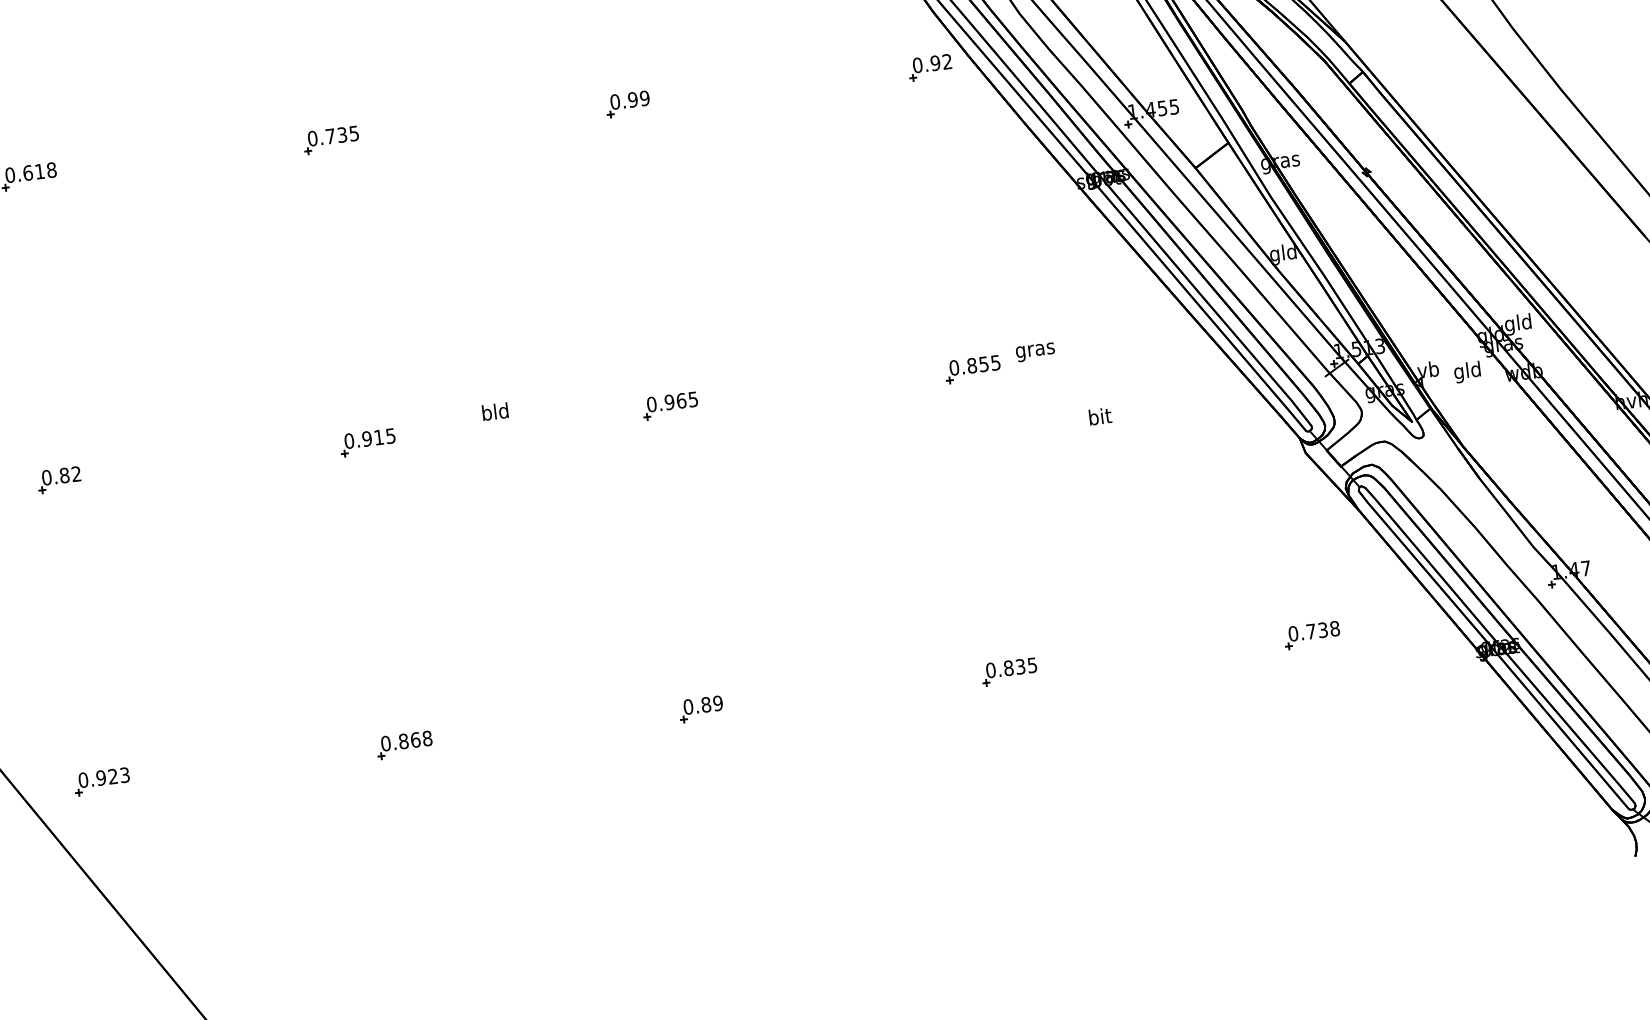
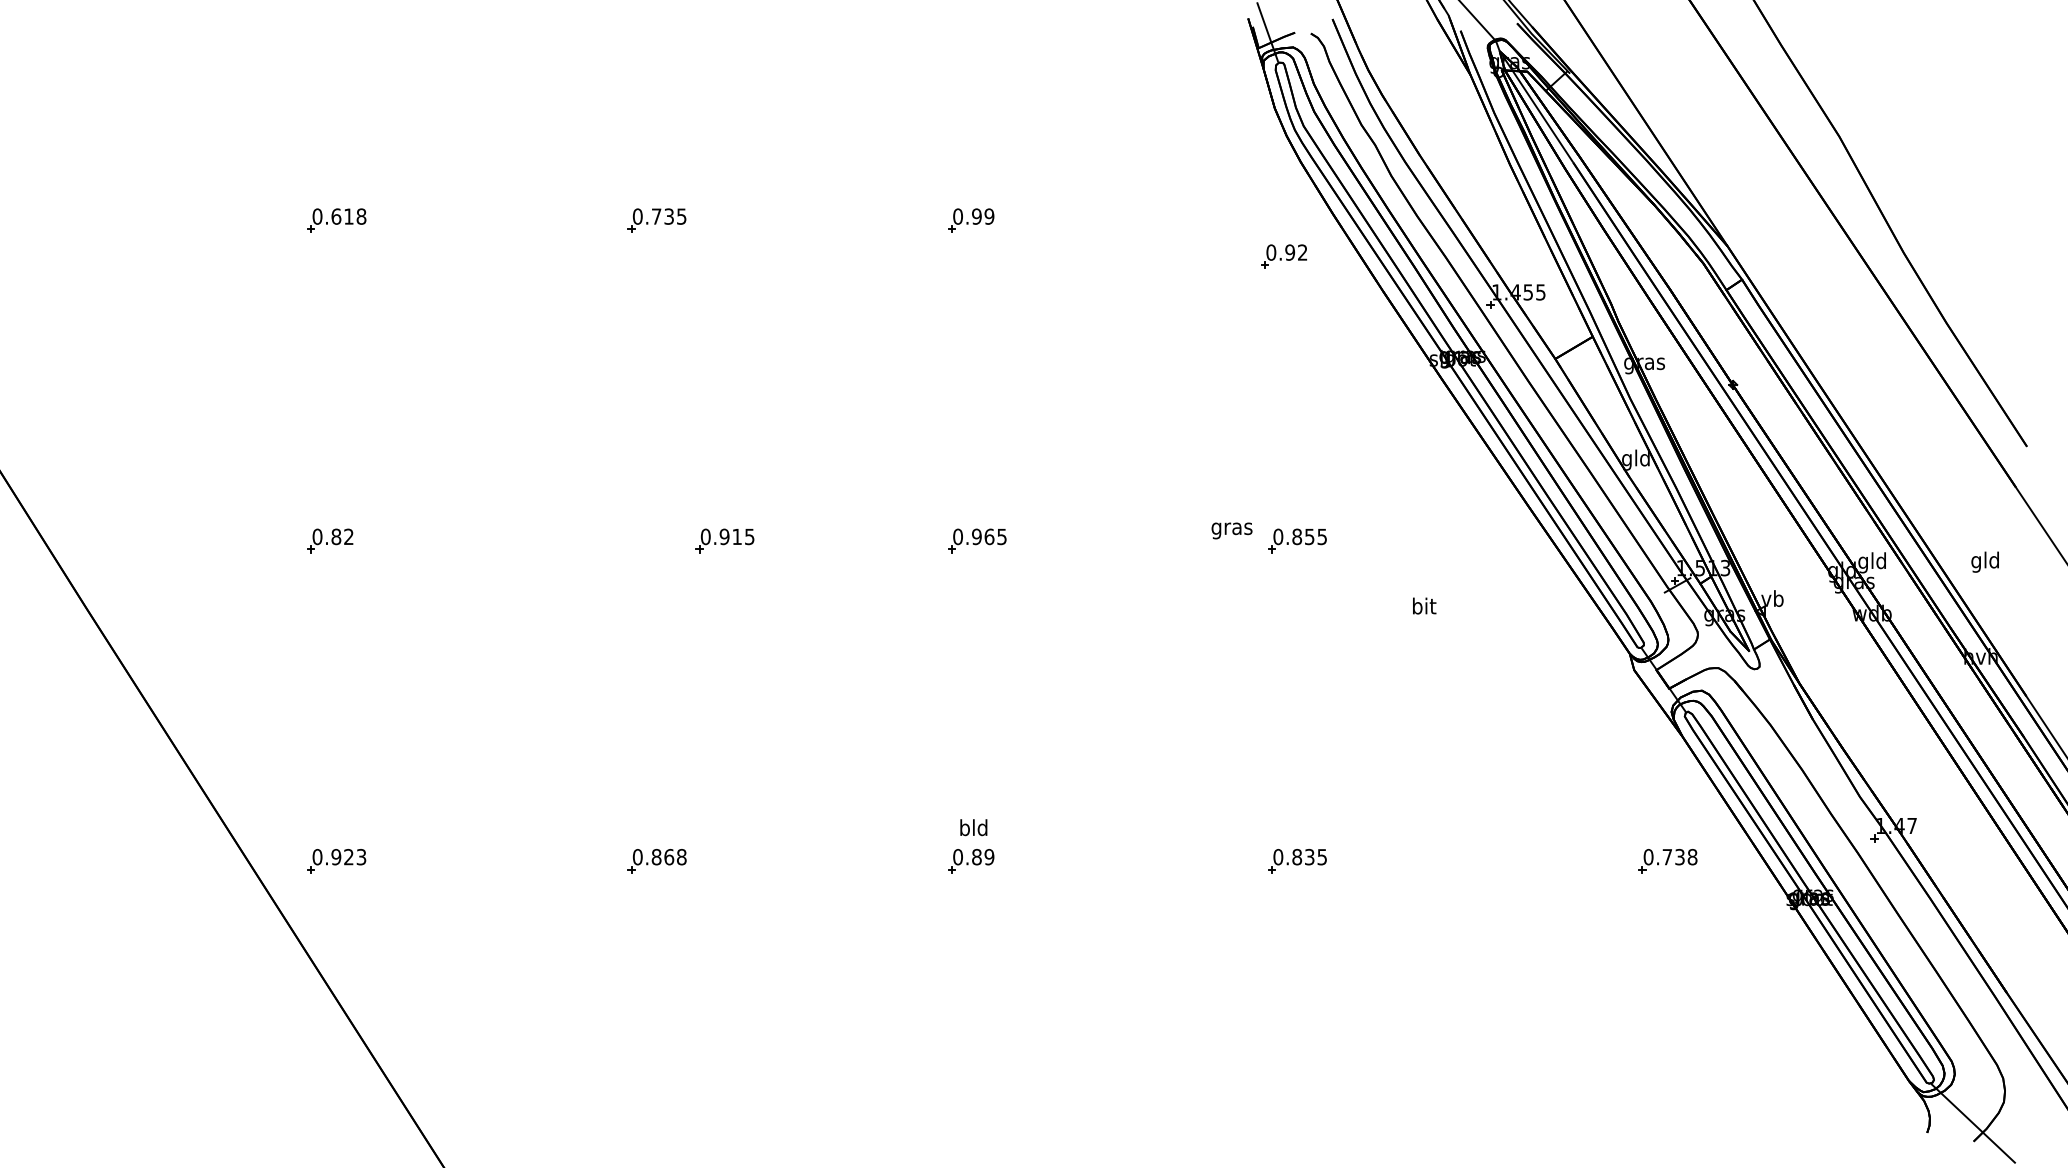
part: (929, 67) -> (1283, 256), moved
text: (1034, 352) -> (1231, 530), moved
text: (1466, 371) -> (1984, 561), moved
text: (494, 411) -> (973, 827), moved
part: (367, 442) -> (724, 540), moved
part: (1311, 635) -> (1667, 861), moved

